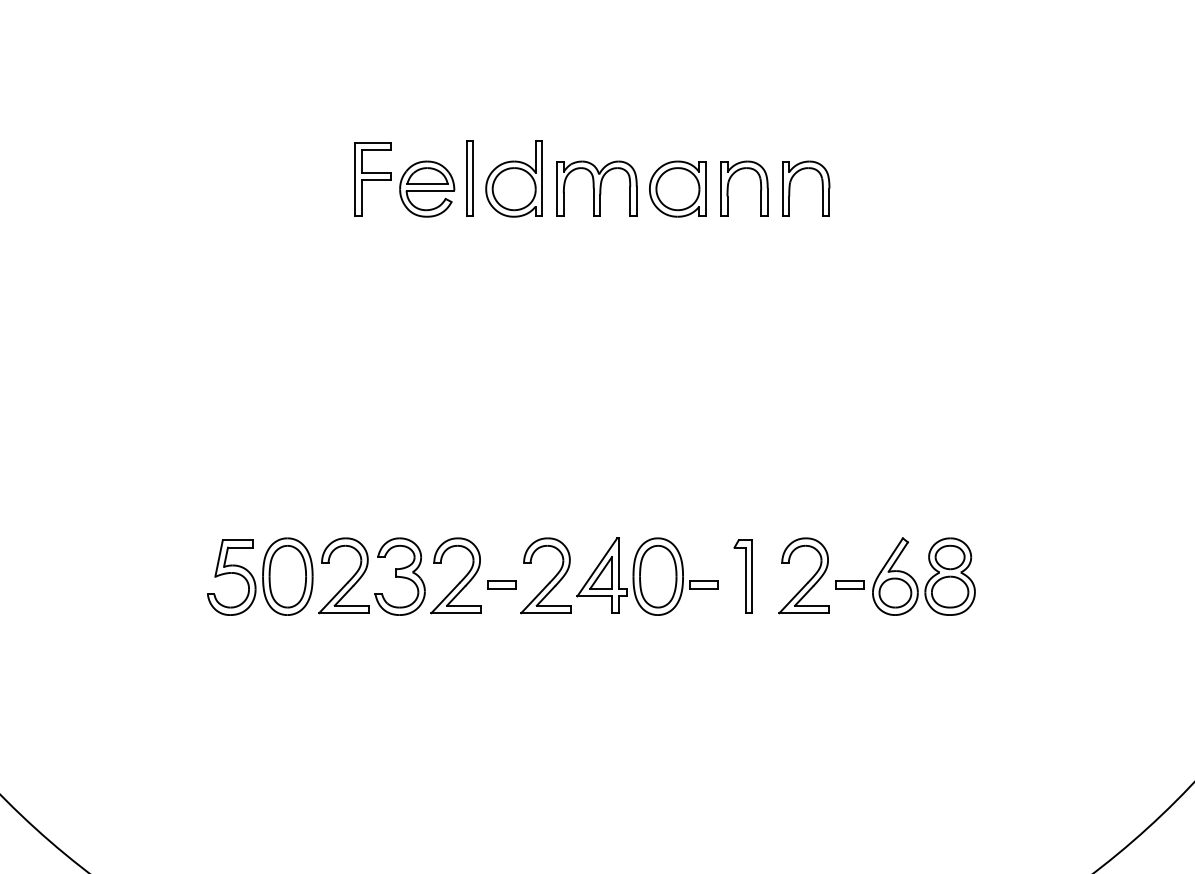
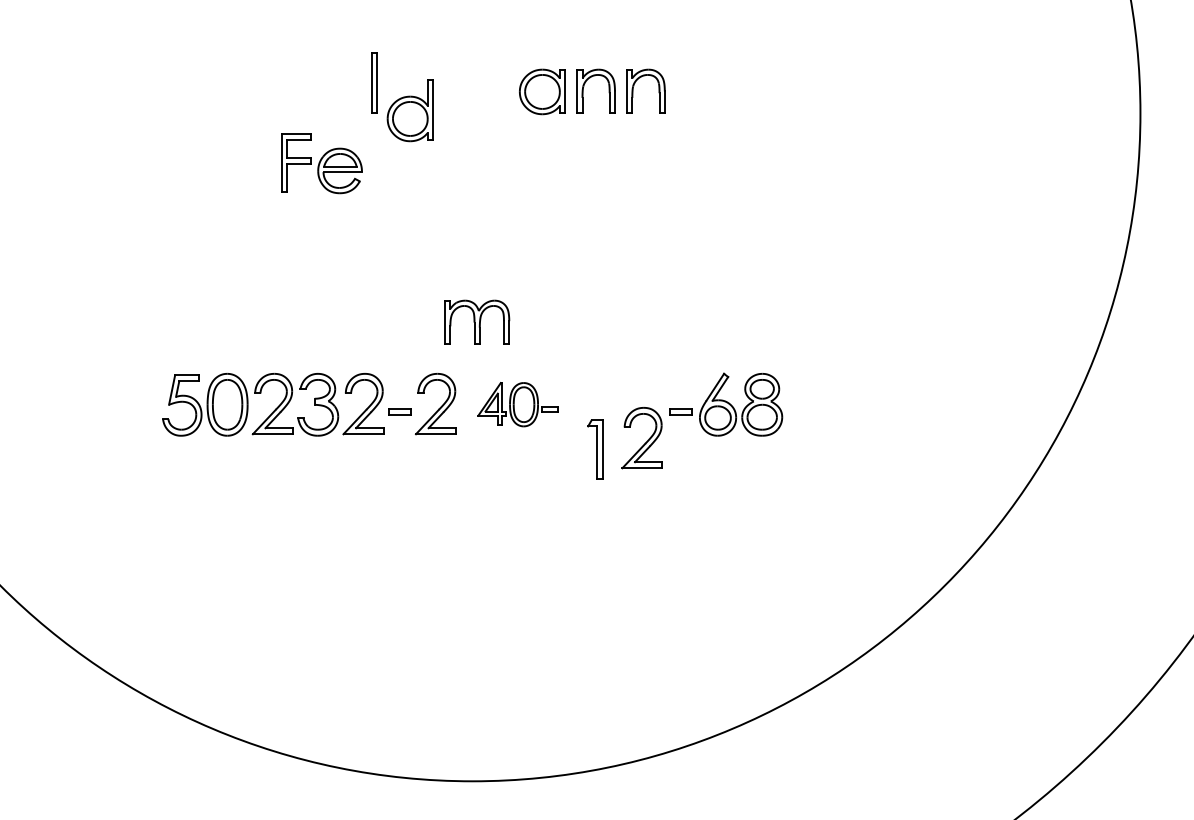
part: (513, 178) -> (409, 110), moved
part: (404, 179) -> (321, 163), moved
part: (597, 187) -> (477, 321), moved
part: (646, 576) -> (517, 404), size x0.7
part: (743, 576) -> (595, 449), moved
part: (803, 576) -> (641, 438), moved

